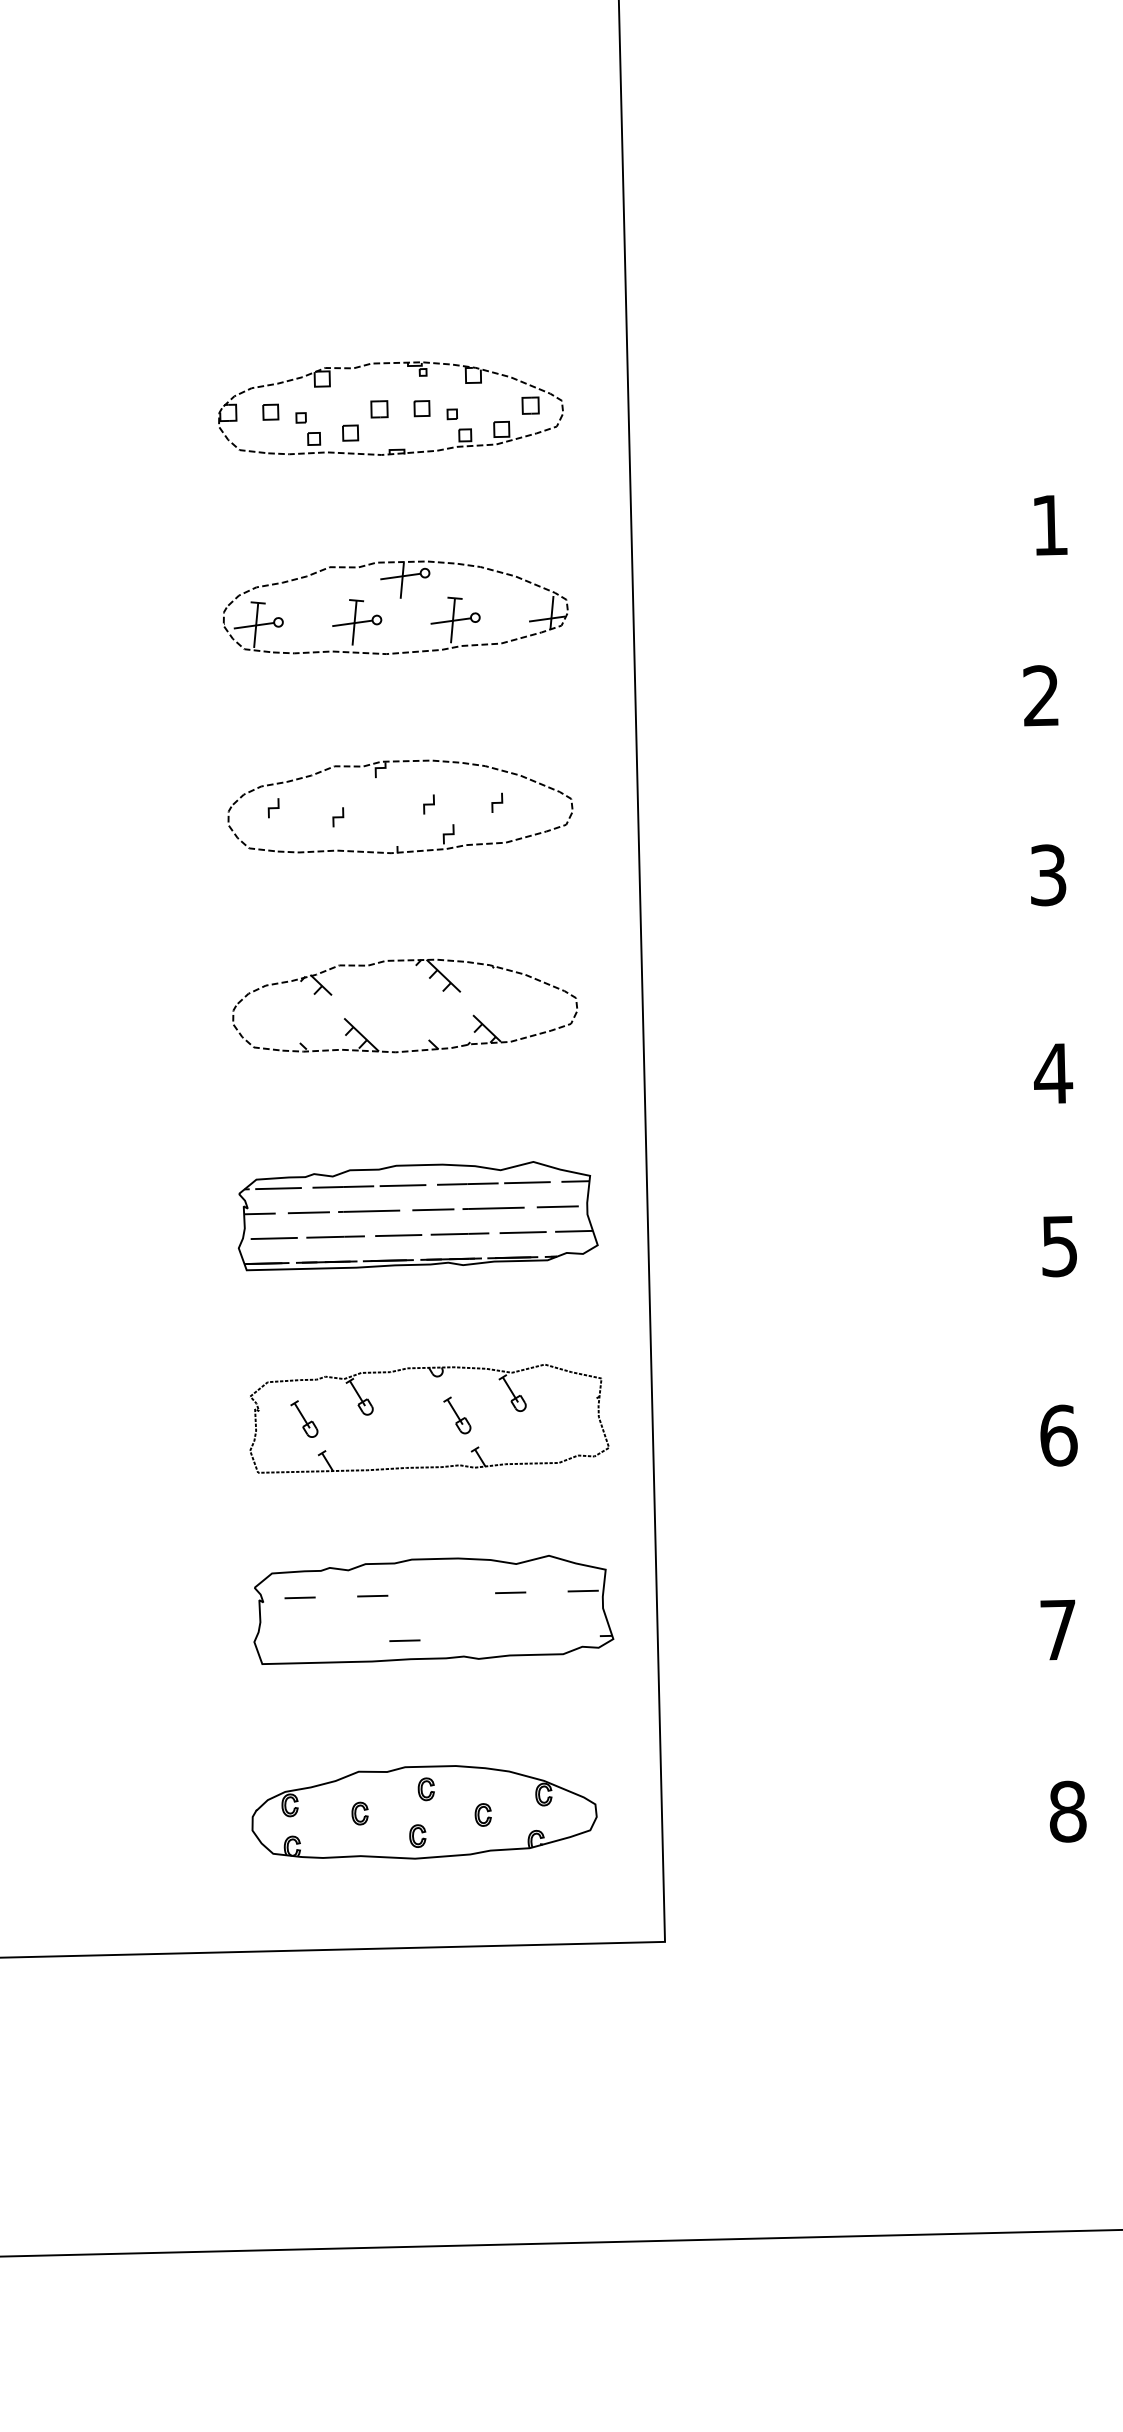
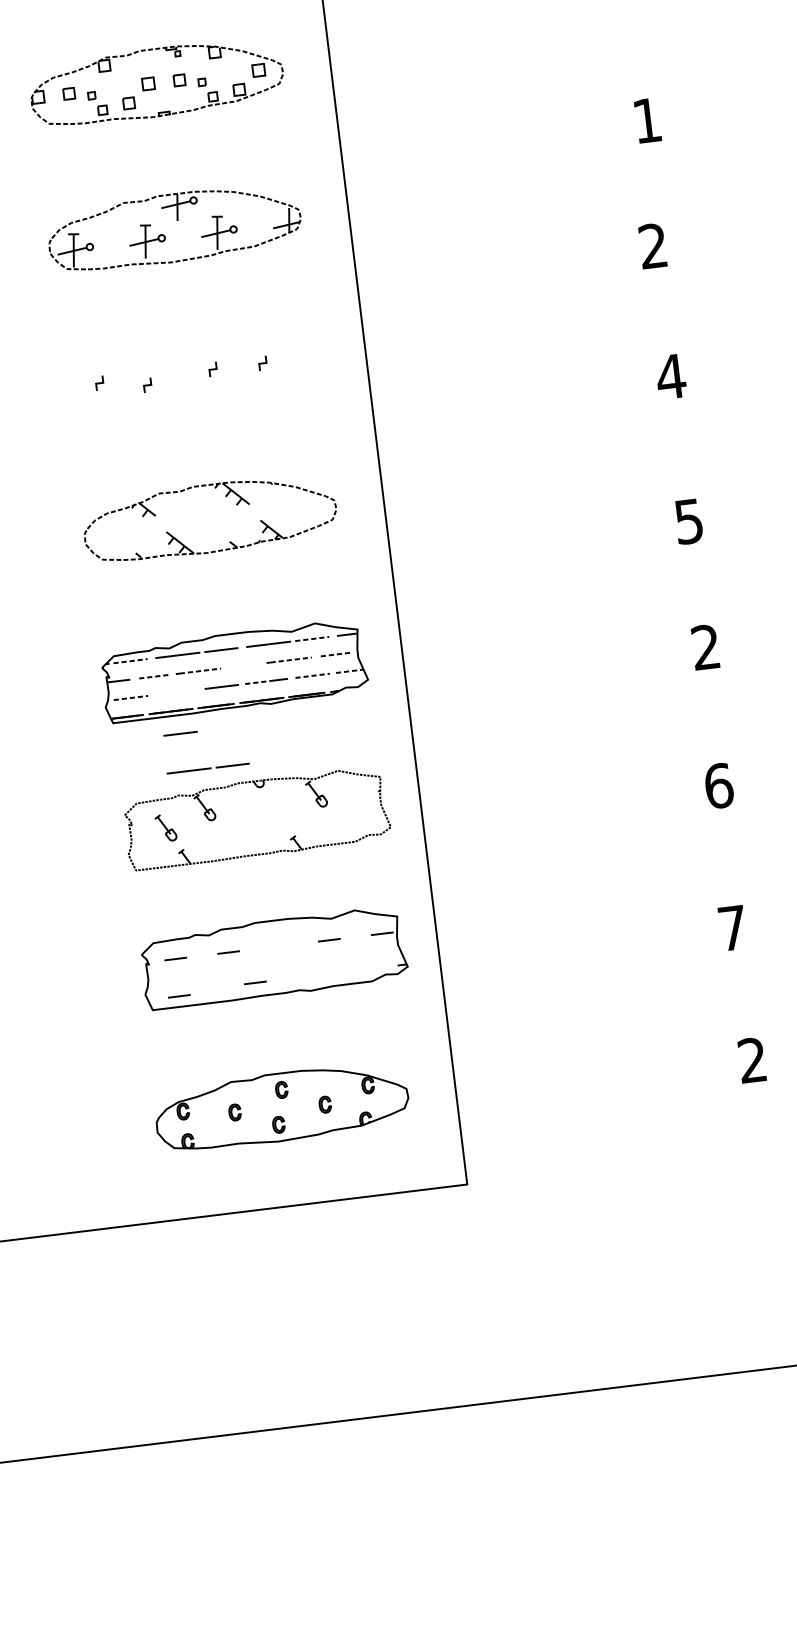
part: (375, 778) -> (172, 354), removed
text: (1047, 875) -> (670, 377), 3 -> 4
text: (1053, 1073) -> (689, 521), 4 -> 5
line: (527, 1182) -> (312, 638), solid -> dashed
line: (279, 1188) -> (131, 661), solid -> dashed
line: (558, 1206) -> (336, 654), solid -> dashed
line: (496, 1208) -> (291, 660), solid -> dashed
line: (433, 1209) -> (245, 665), removed
line: (372, 1211) -> (200, 671), solid -> dashed
line: (309, 1212) -> (154, 676), solid -> dashed
line: (574, 1231) -> (350, 671), solid -> dashed
line: (523, 1232) -> (312, 675), solid -> dashed
line: (449, 1234) -> (258, 682), solid -> dashed
line: (335, 1236) -> (175, 692), removed
line: (274, 1238) -> (131, 698), solid -> dashed
text: (1058, 1246) -> (705, 647), 5 -> 2
line: (336, 1293) -> (180, 733), added
line: (369, 1344) -> (208, 768), added
part: (457, 1415) -> (277, 814), removed
line: (299, 1648) -> (178, 996), added
text: (1067, 1811) -> (752, 1060), 8 -> 2

